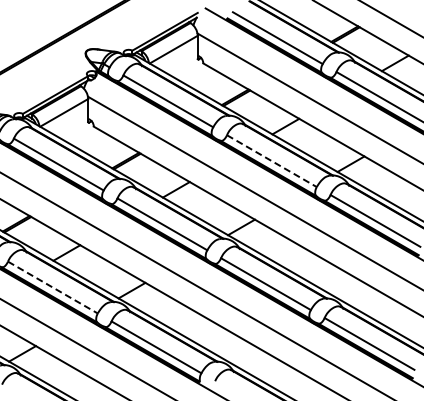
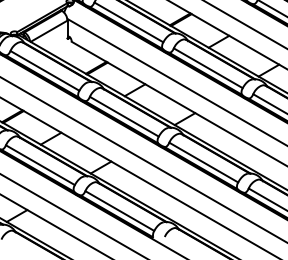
line: (271, 161) -> (207, 68), dashed -> solid
line: (52, 287) -> (40, 165), dashed -> solid

